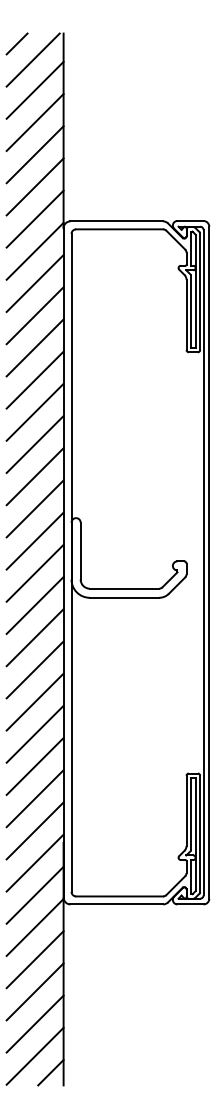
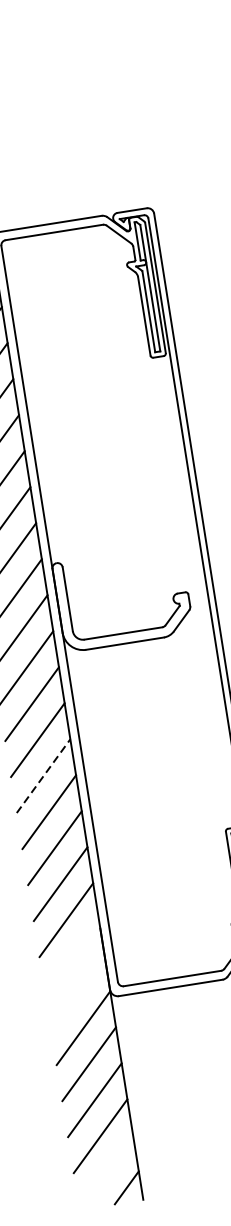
line: (35, 701) -> (43, 775), solid -> dashed
line: (34, 862) -> (71, 955), removed
line: (34, 894) -> (76, 991), removed
line: (34, 1055) -> (105, 1171), removed

